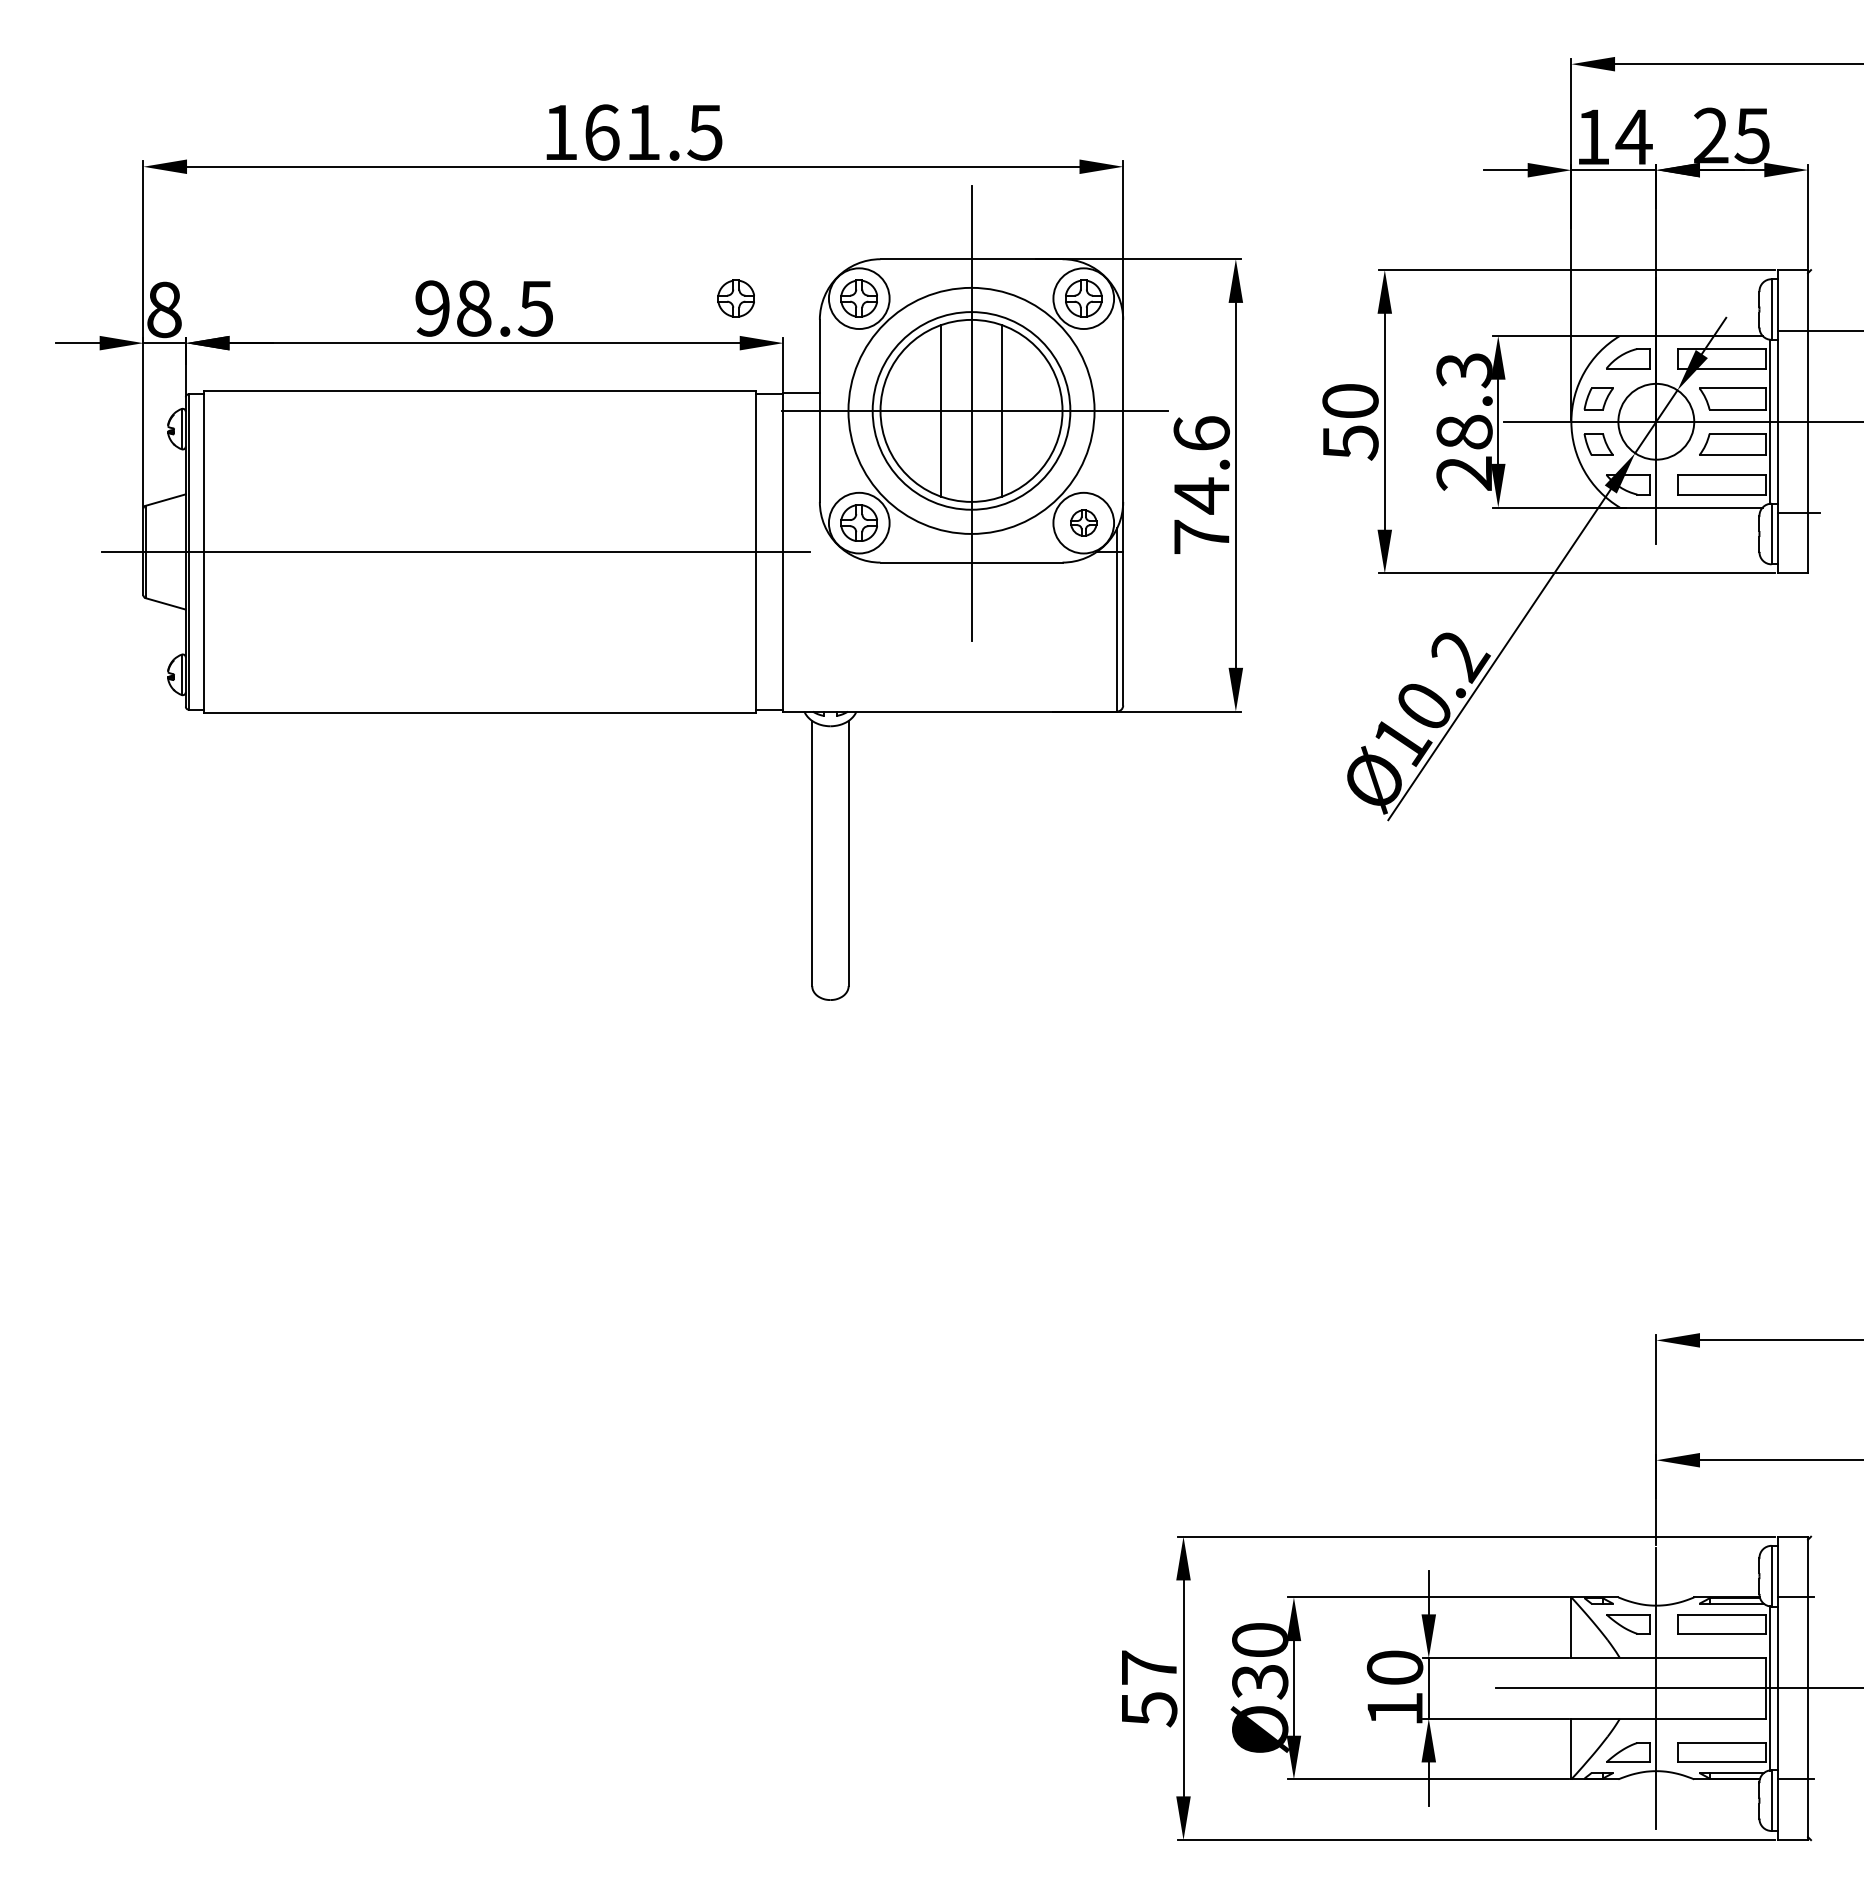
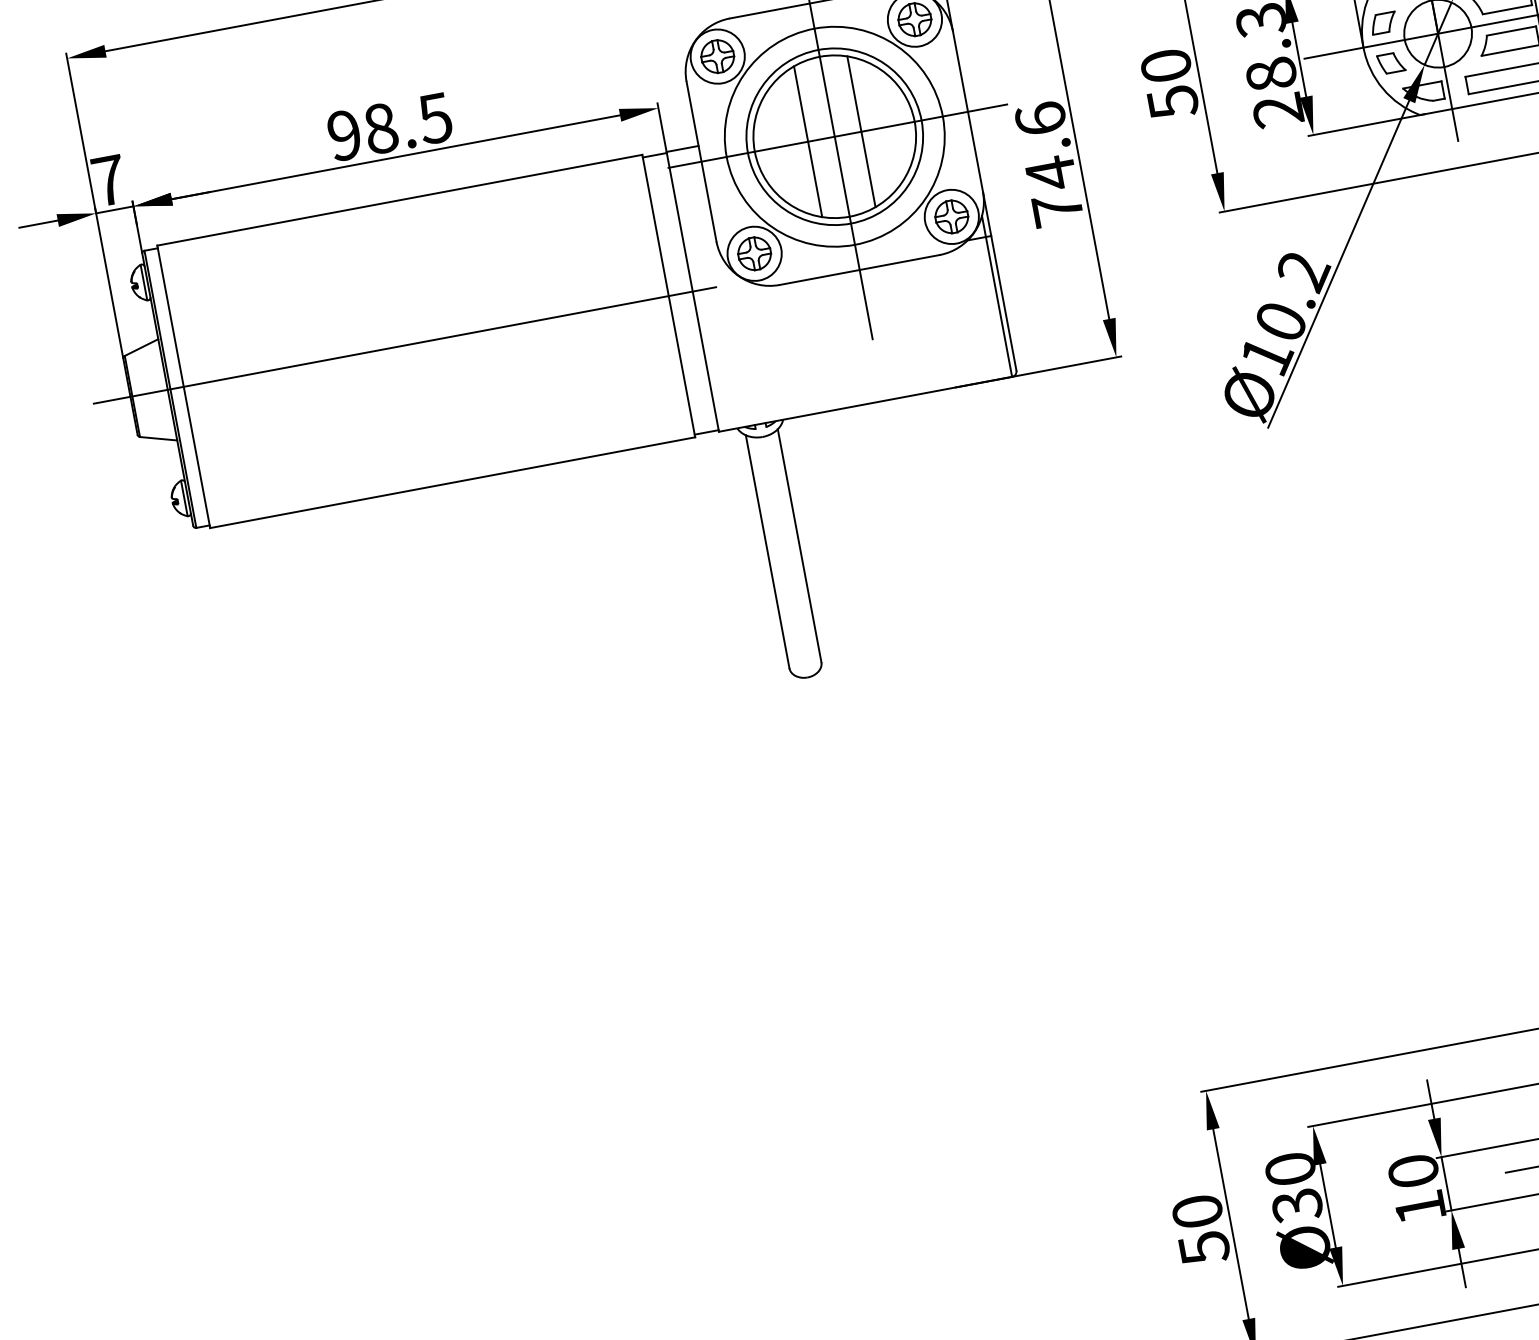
part: (735, 298) -> (608, 76), removed
text: (164, 309) -> (109, 180), 8 -> 7
part: (1083, 522) -> (951, 216), size x1.43
text: (1149, 1667) -> (1197, 1211), 57 -> 50

